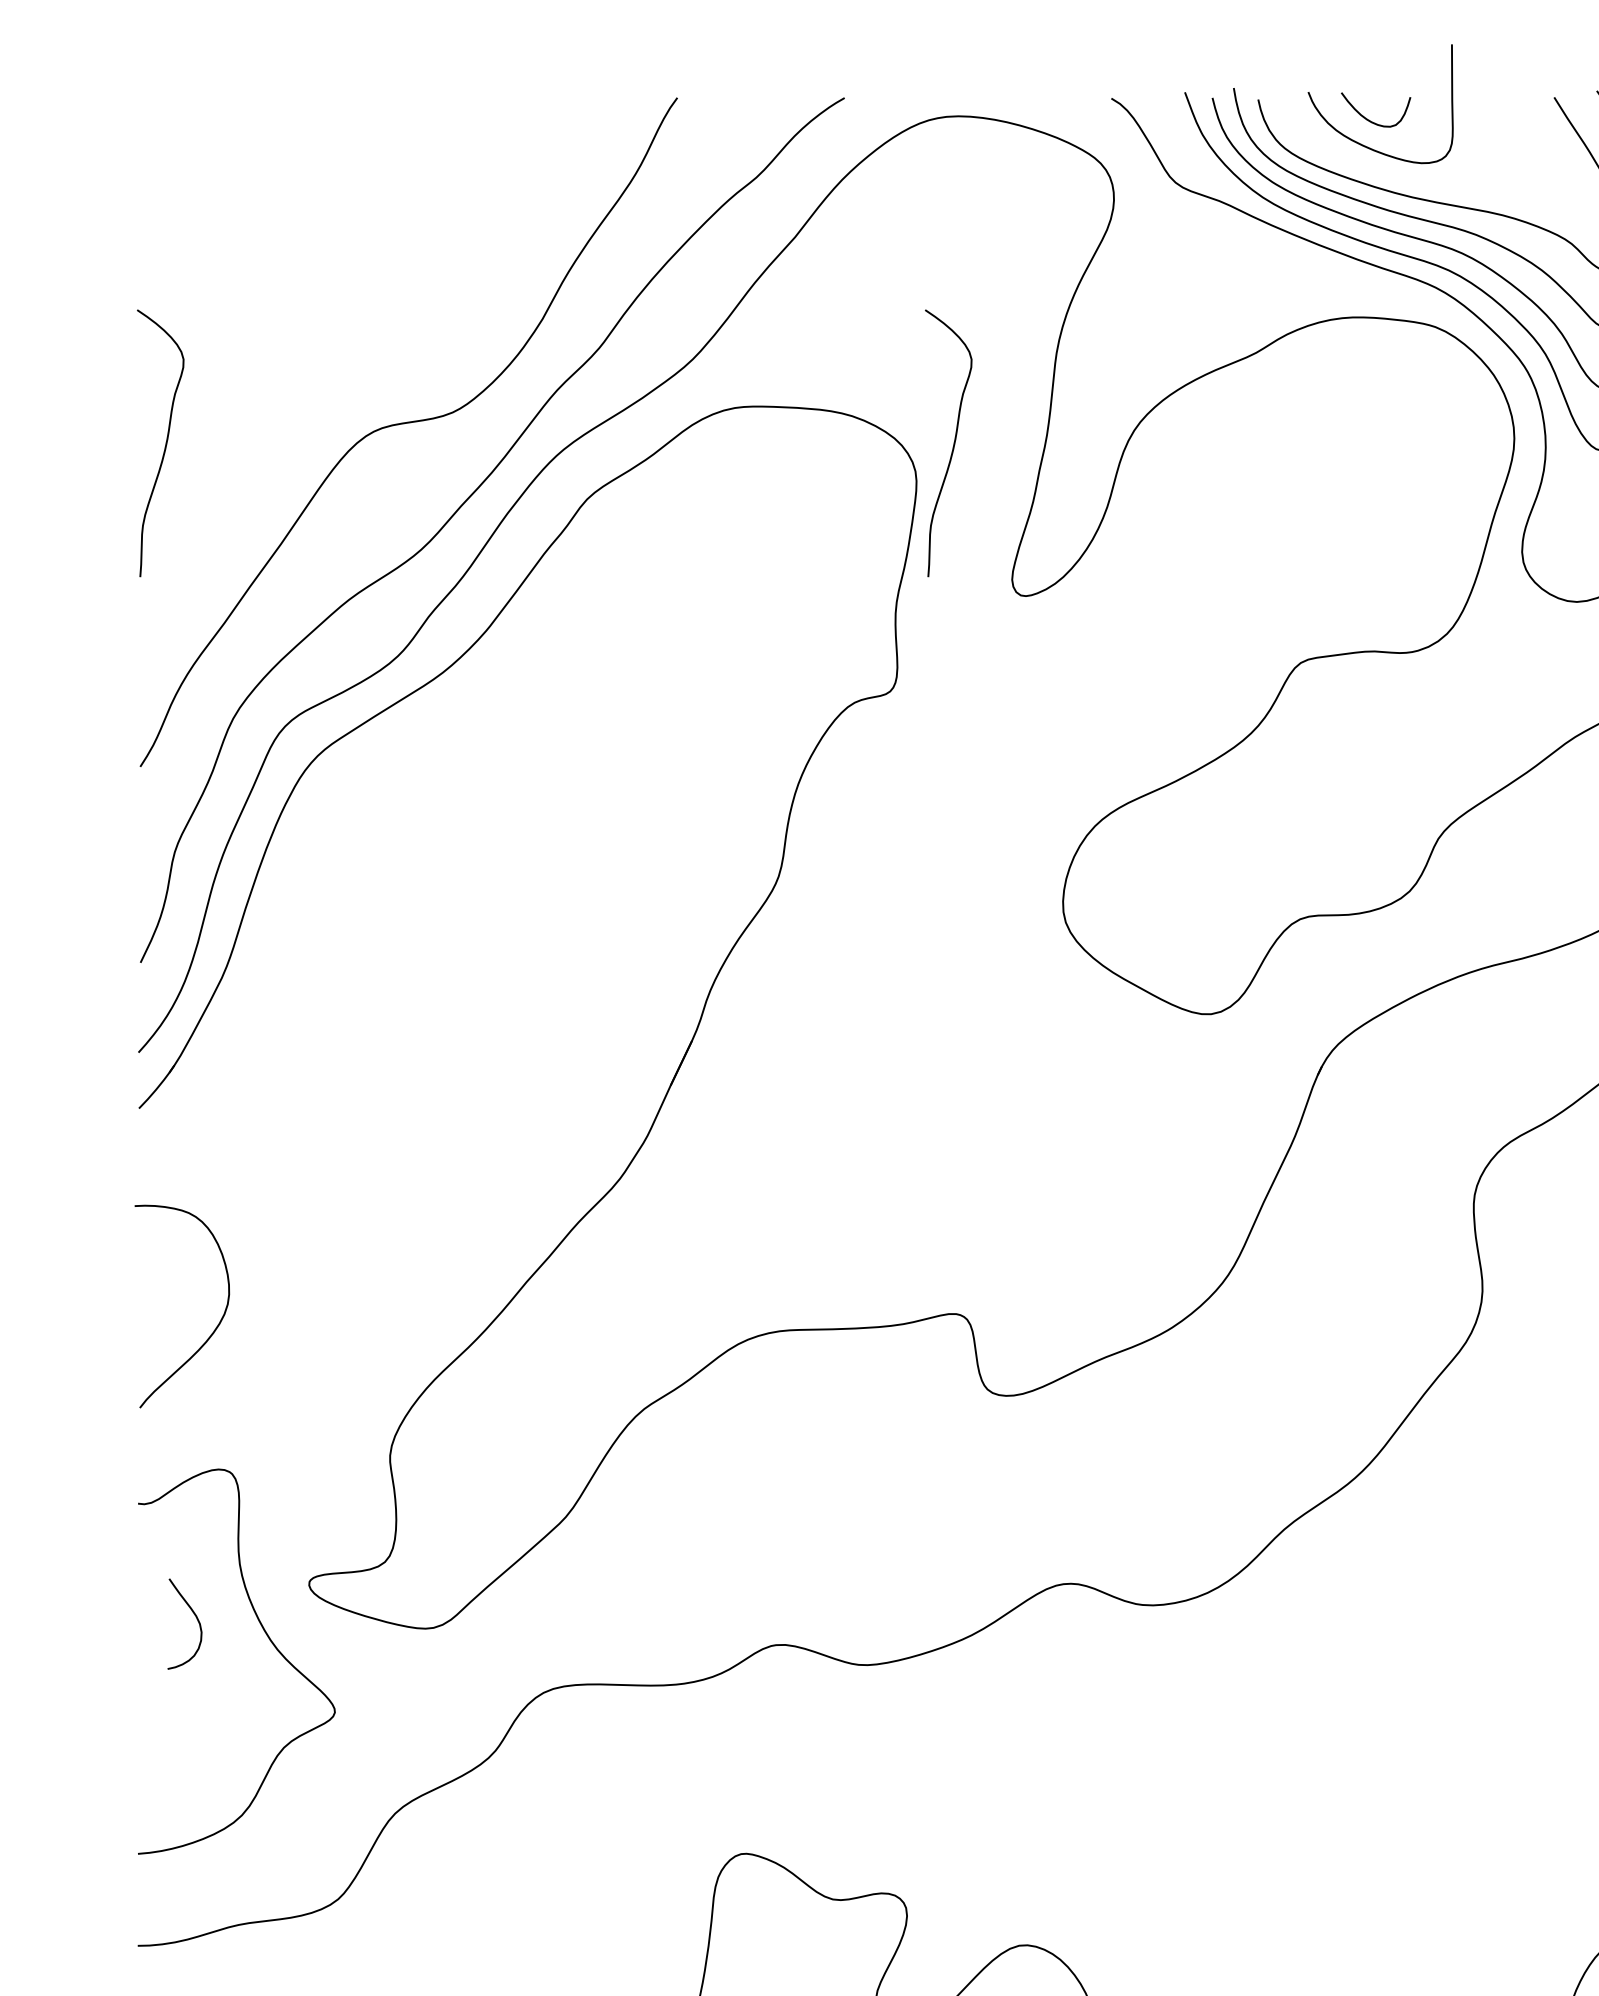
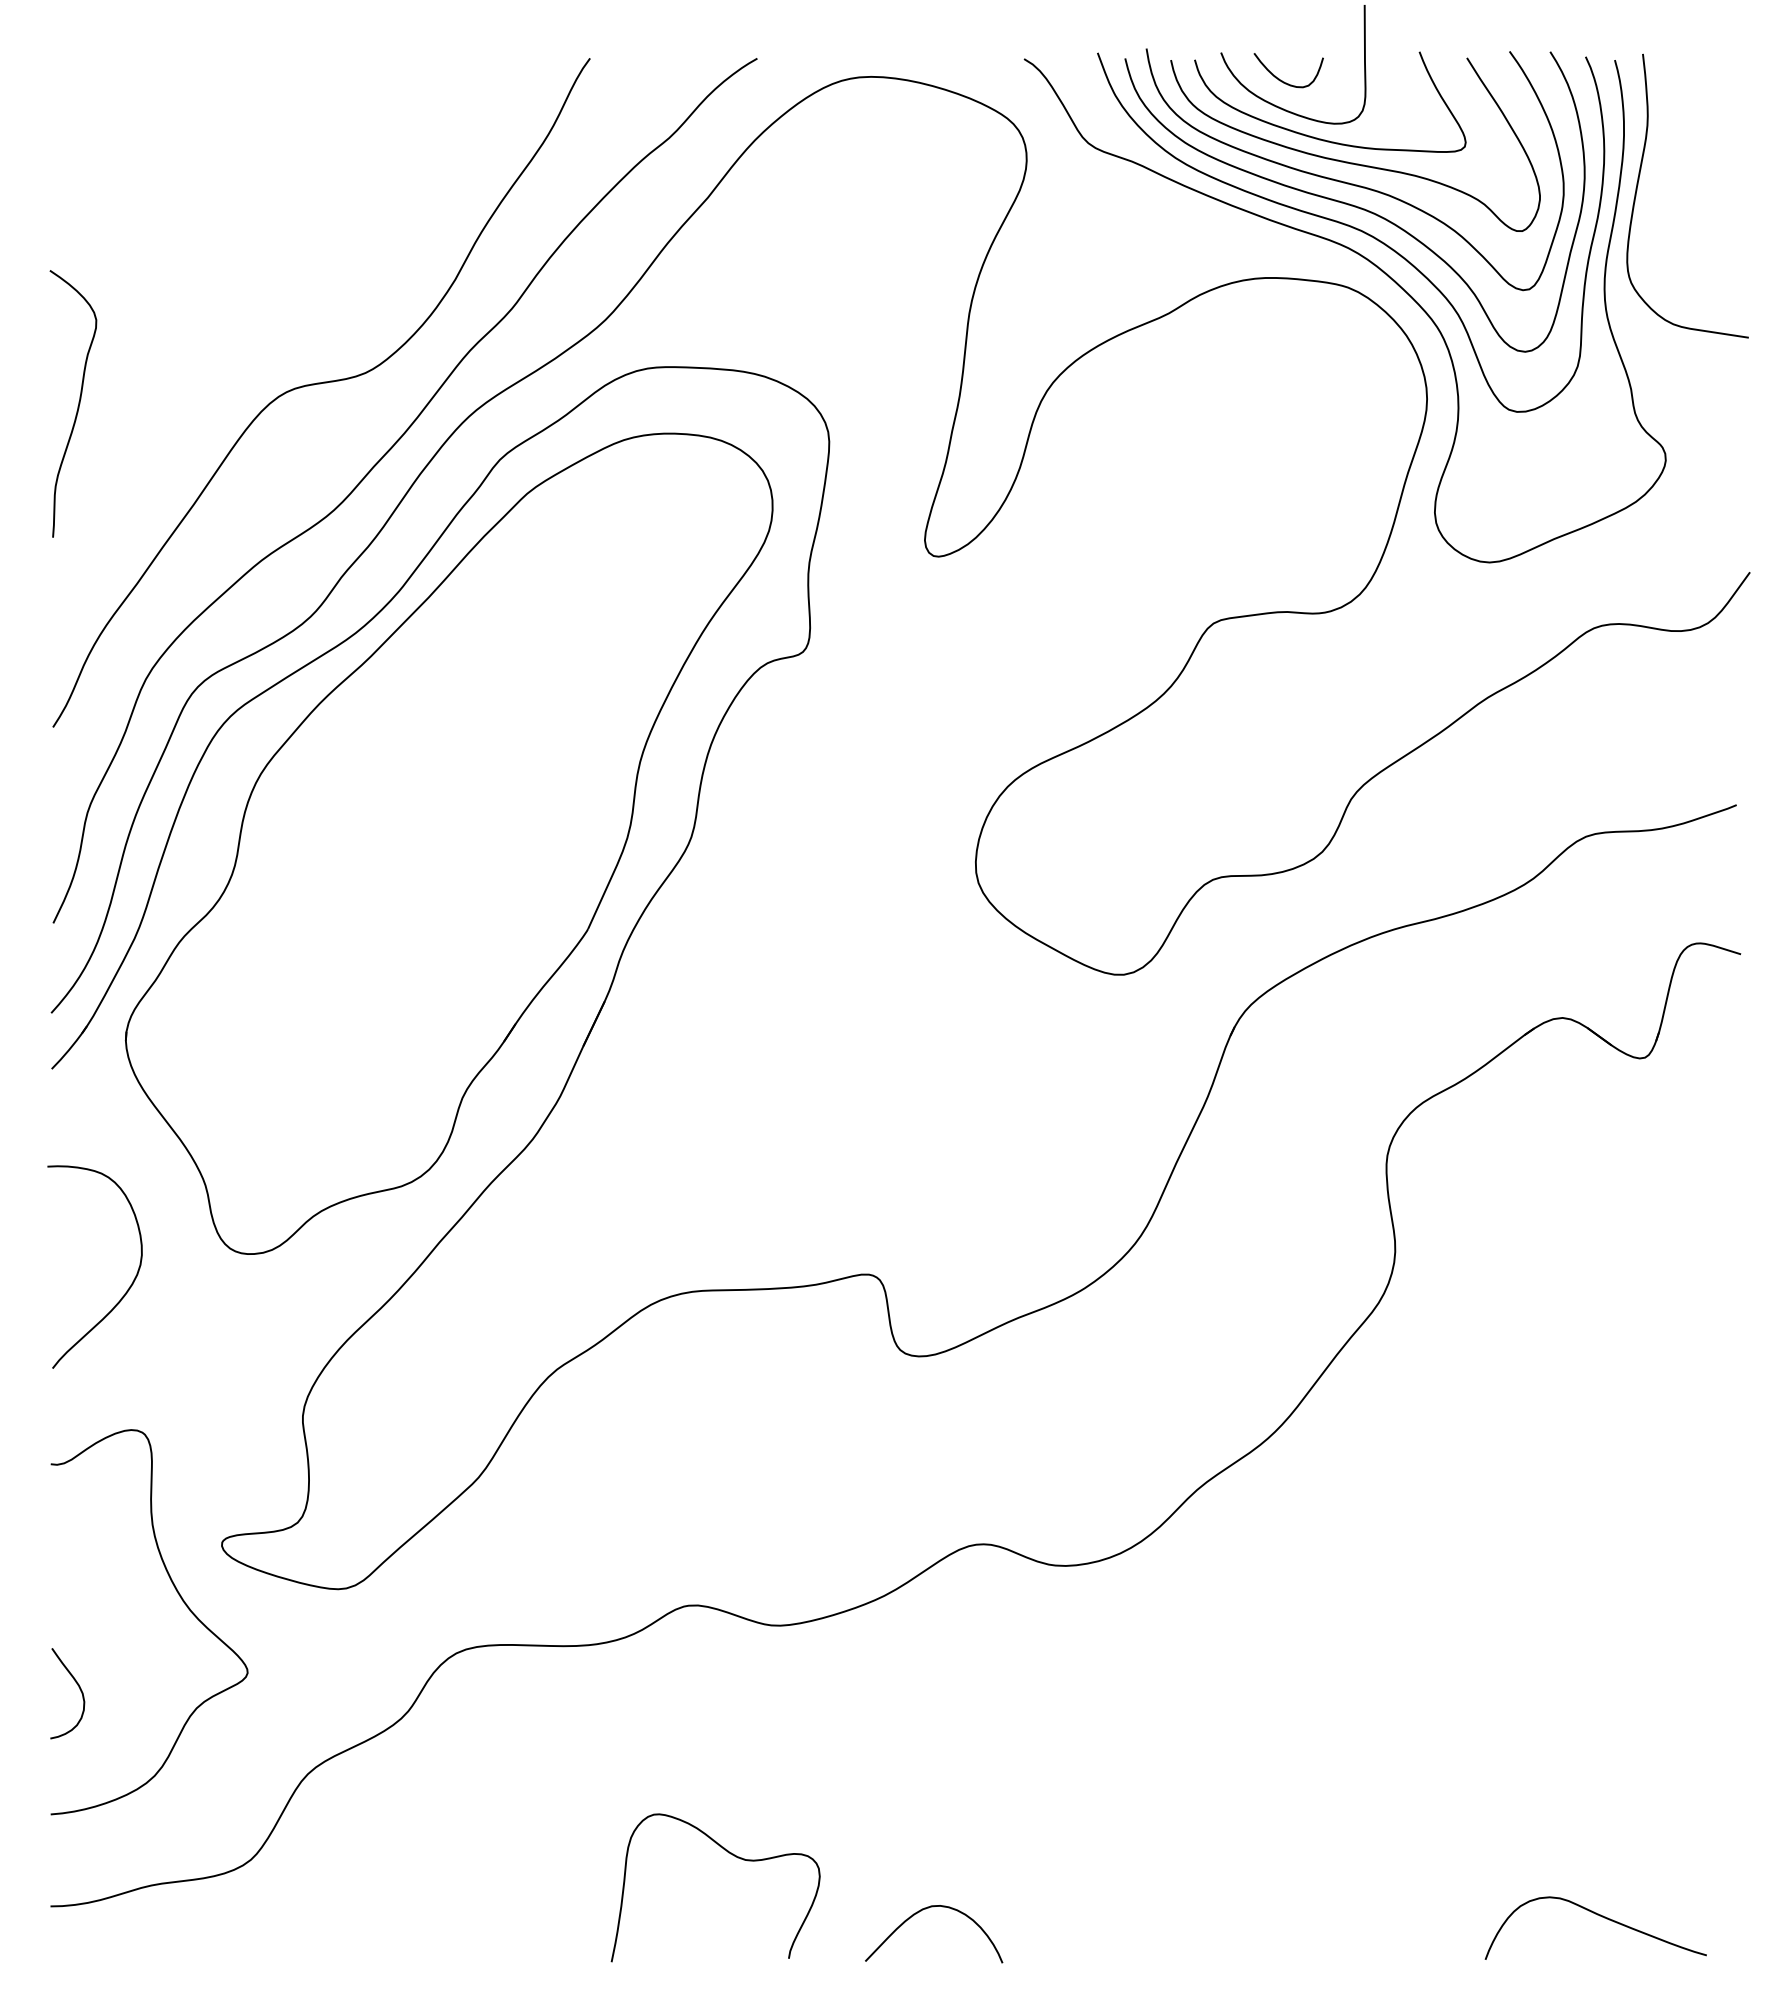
curve: (1408, 177) -> (1321, 138), added
curve: (953, 442) -> (866, 403), removed
part: (536, 882) -> (449, 843), added
curve: (195, 1617) -> (78, 1687), moved

